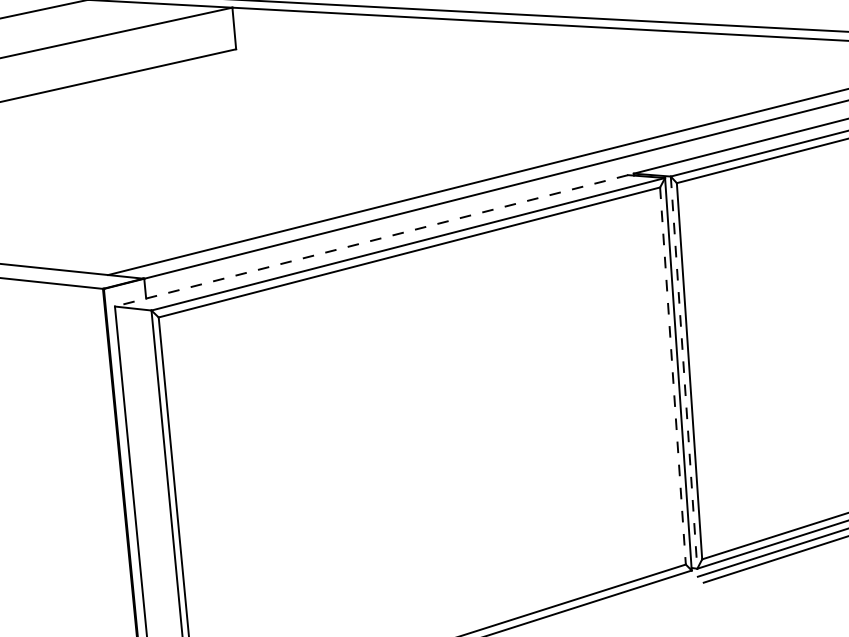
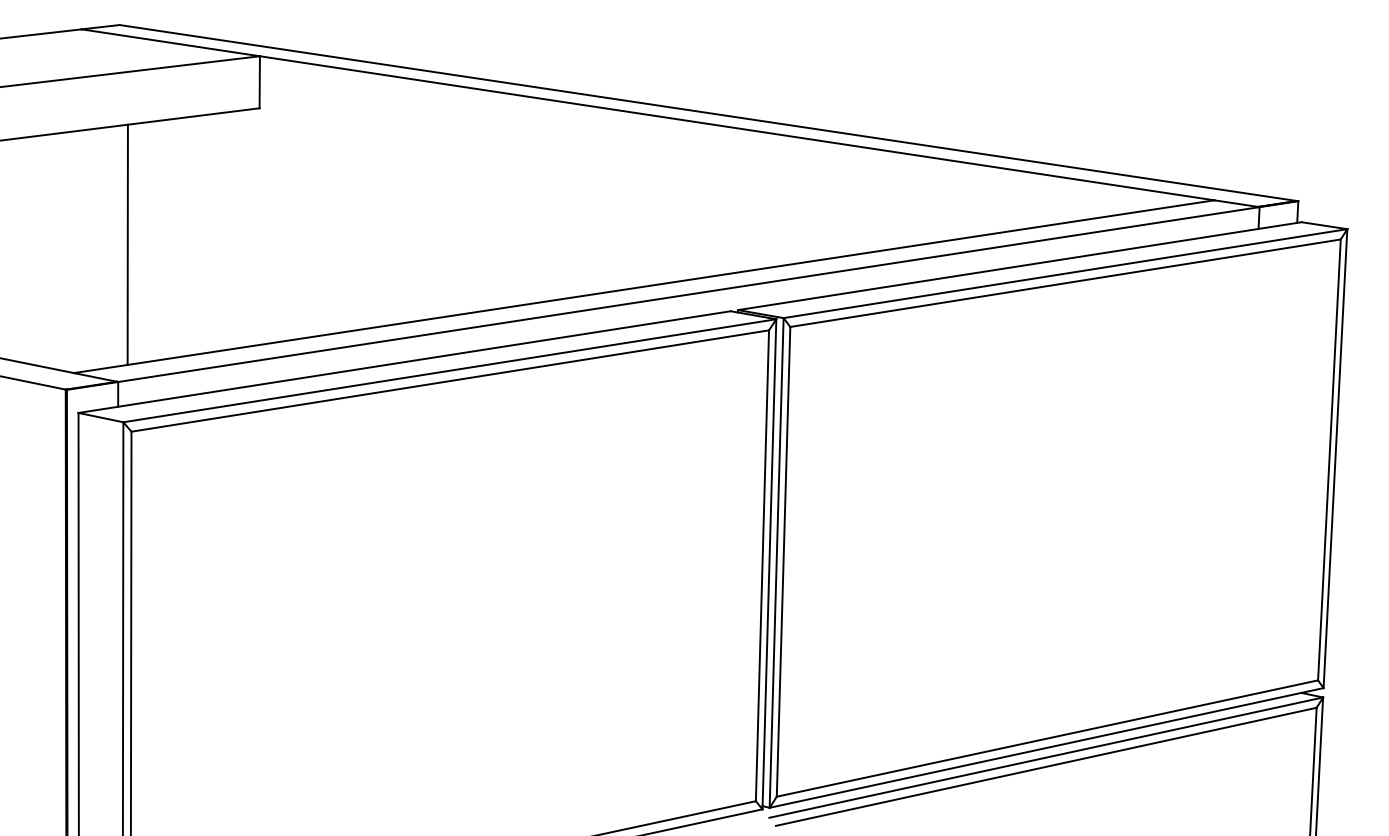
line: (141, 168) -> (127, 244), added
line: (371, 241) -> (404, 362), dashed -> solid
line: (683, 372) -> (776, 562), dashed -> solid
line: (672, 375) -> (762, 565), dashed -> solid

